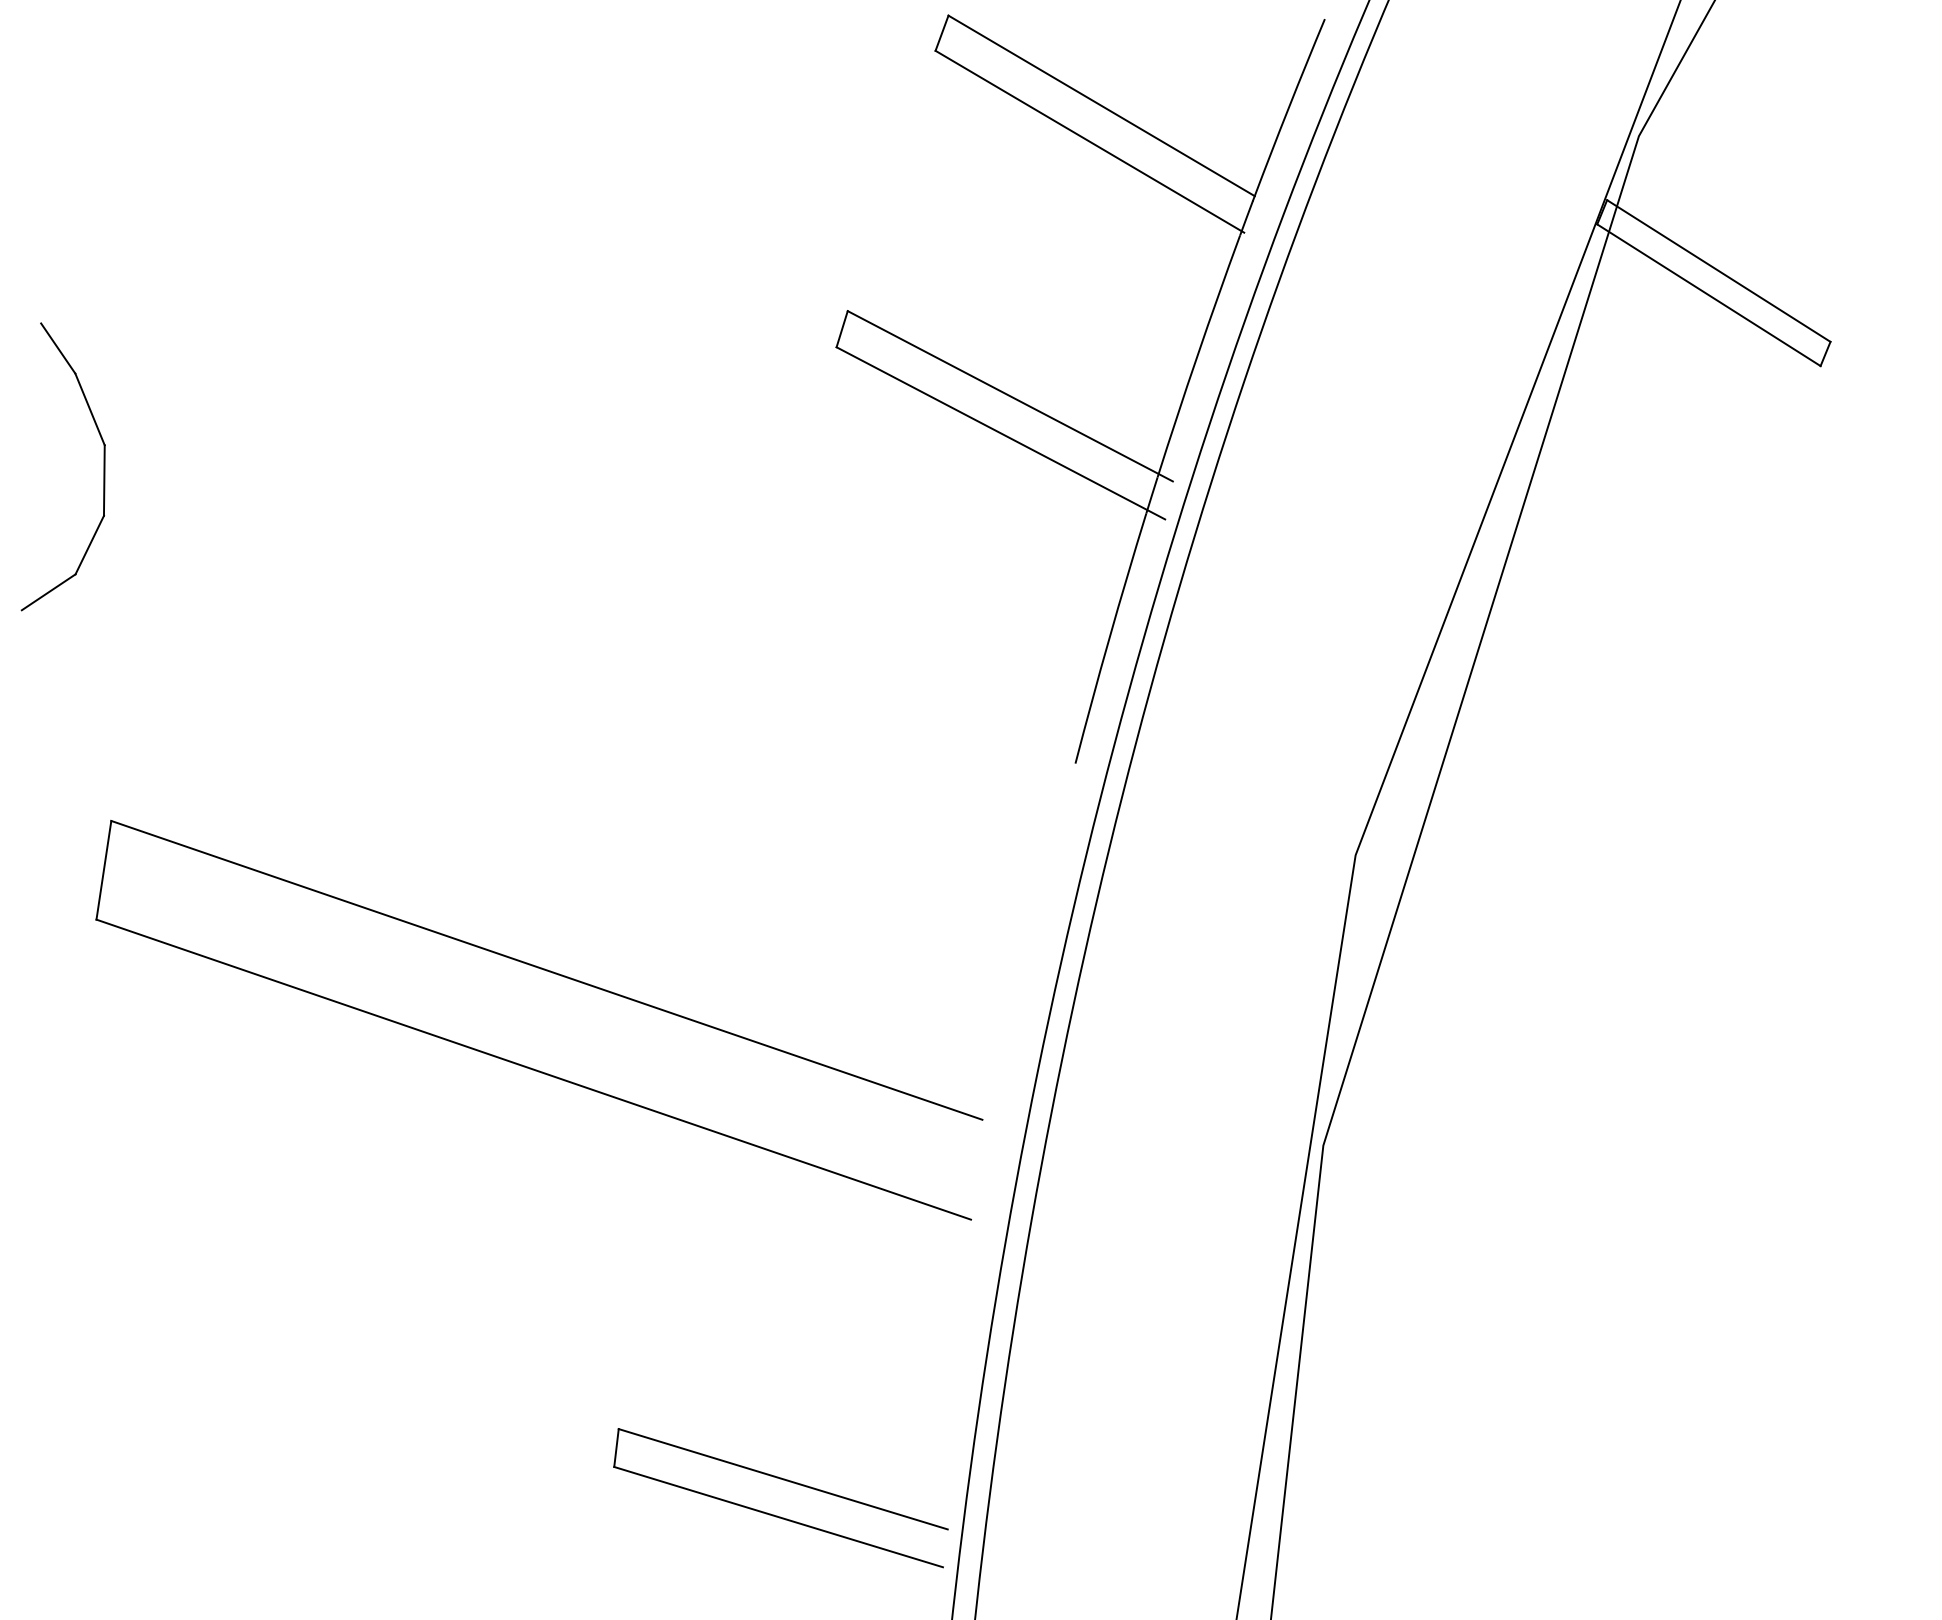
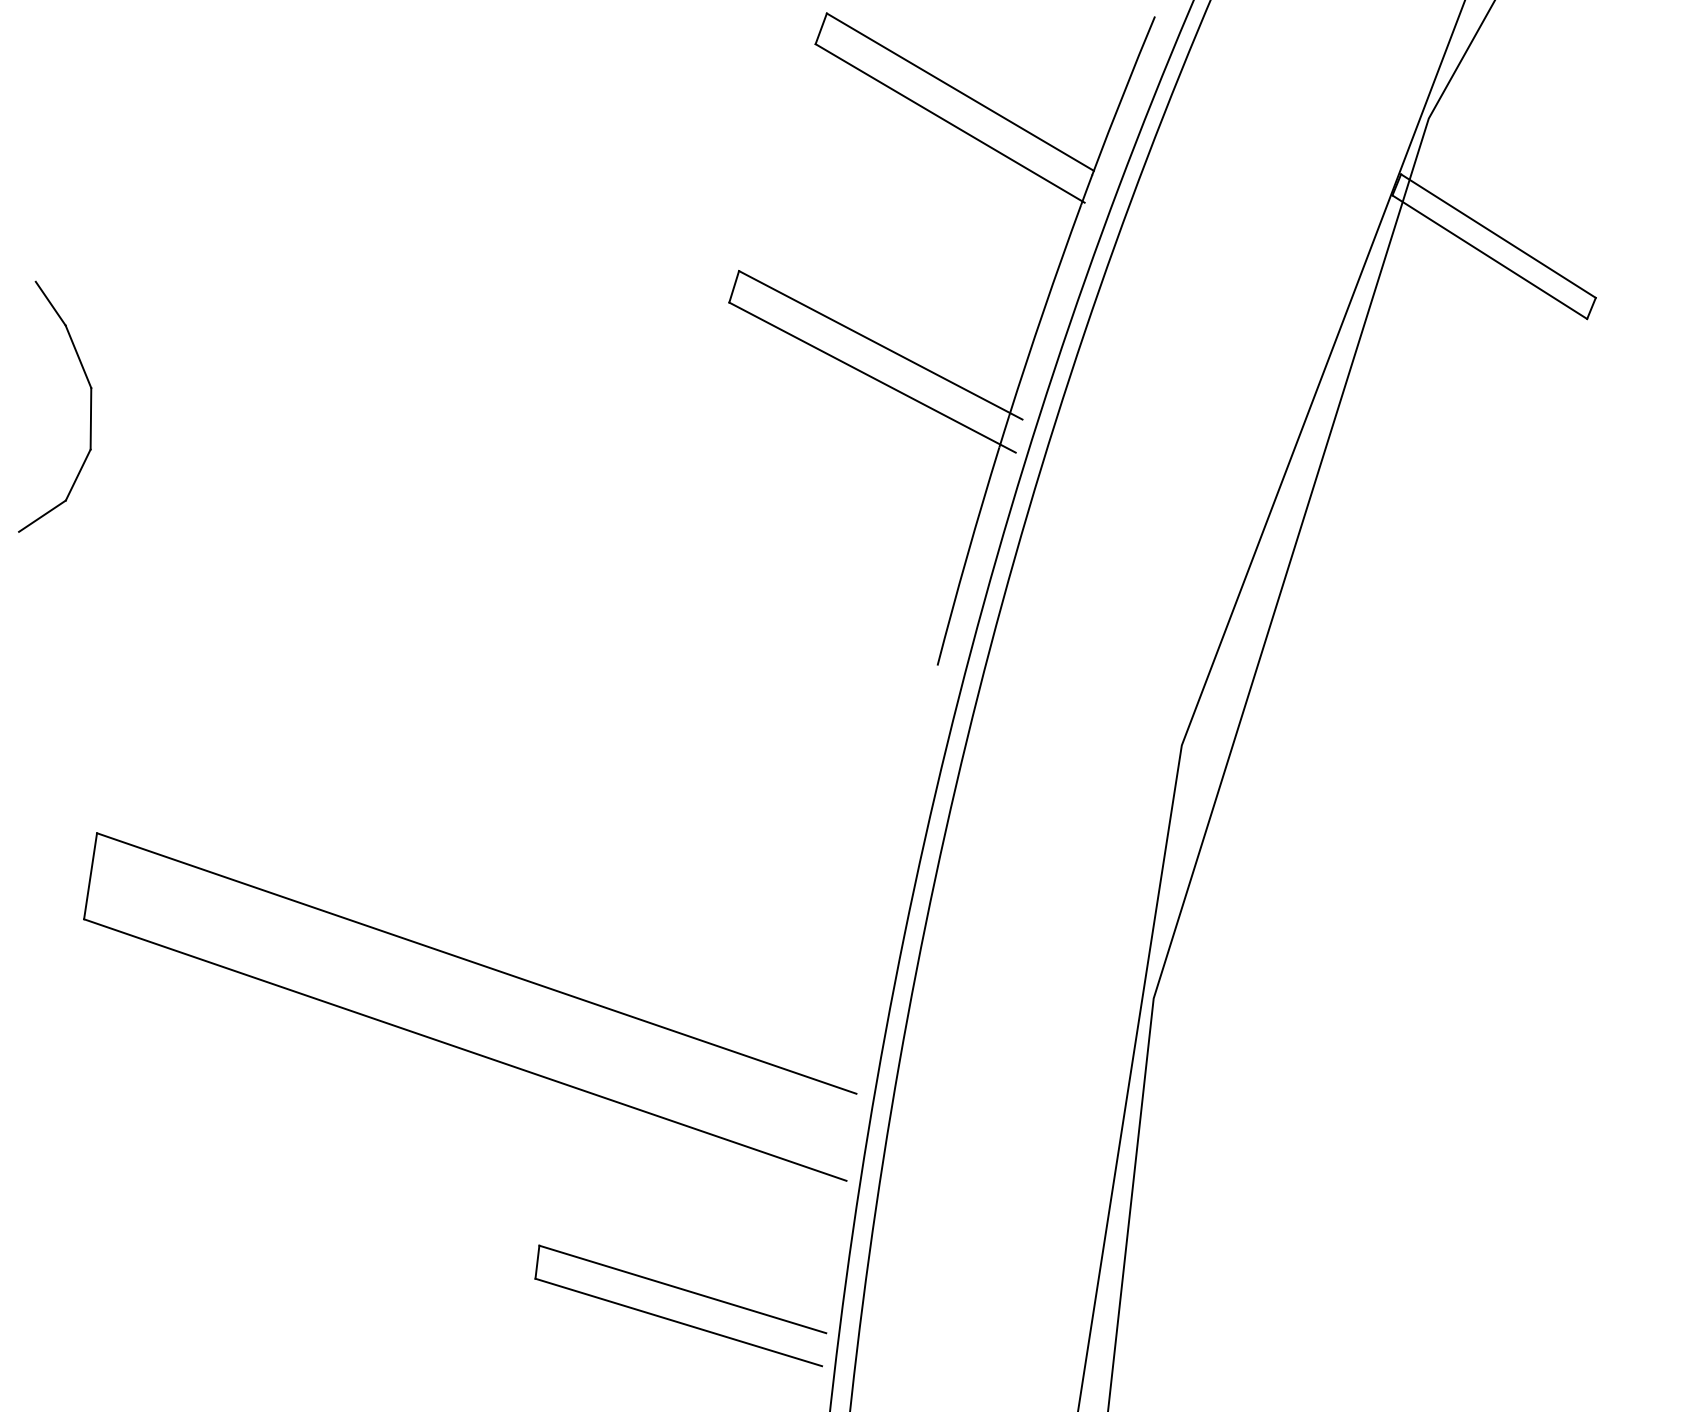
part: (555, 974) -> (484, 967), moved

